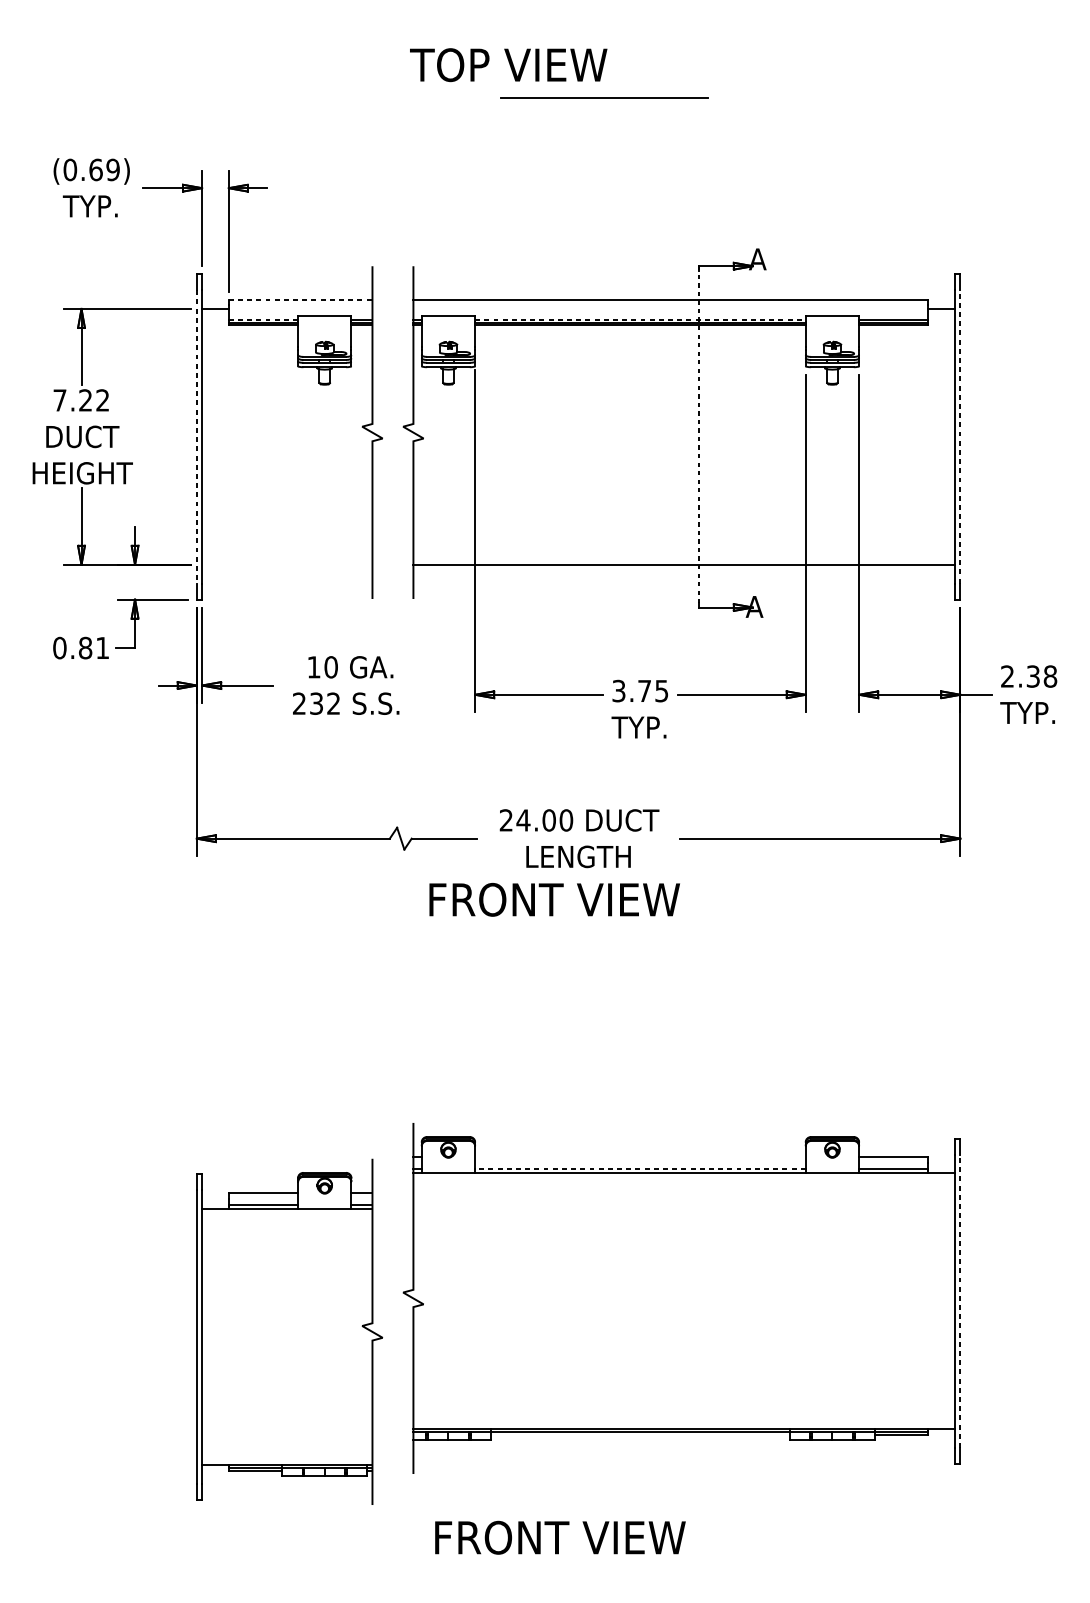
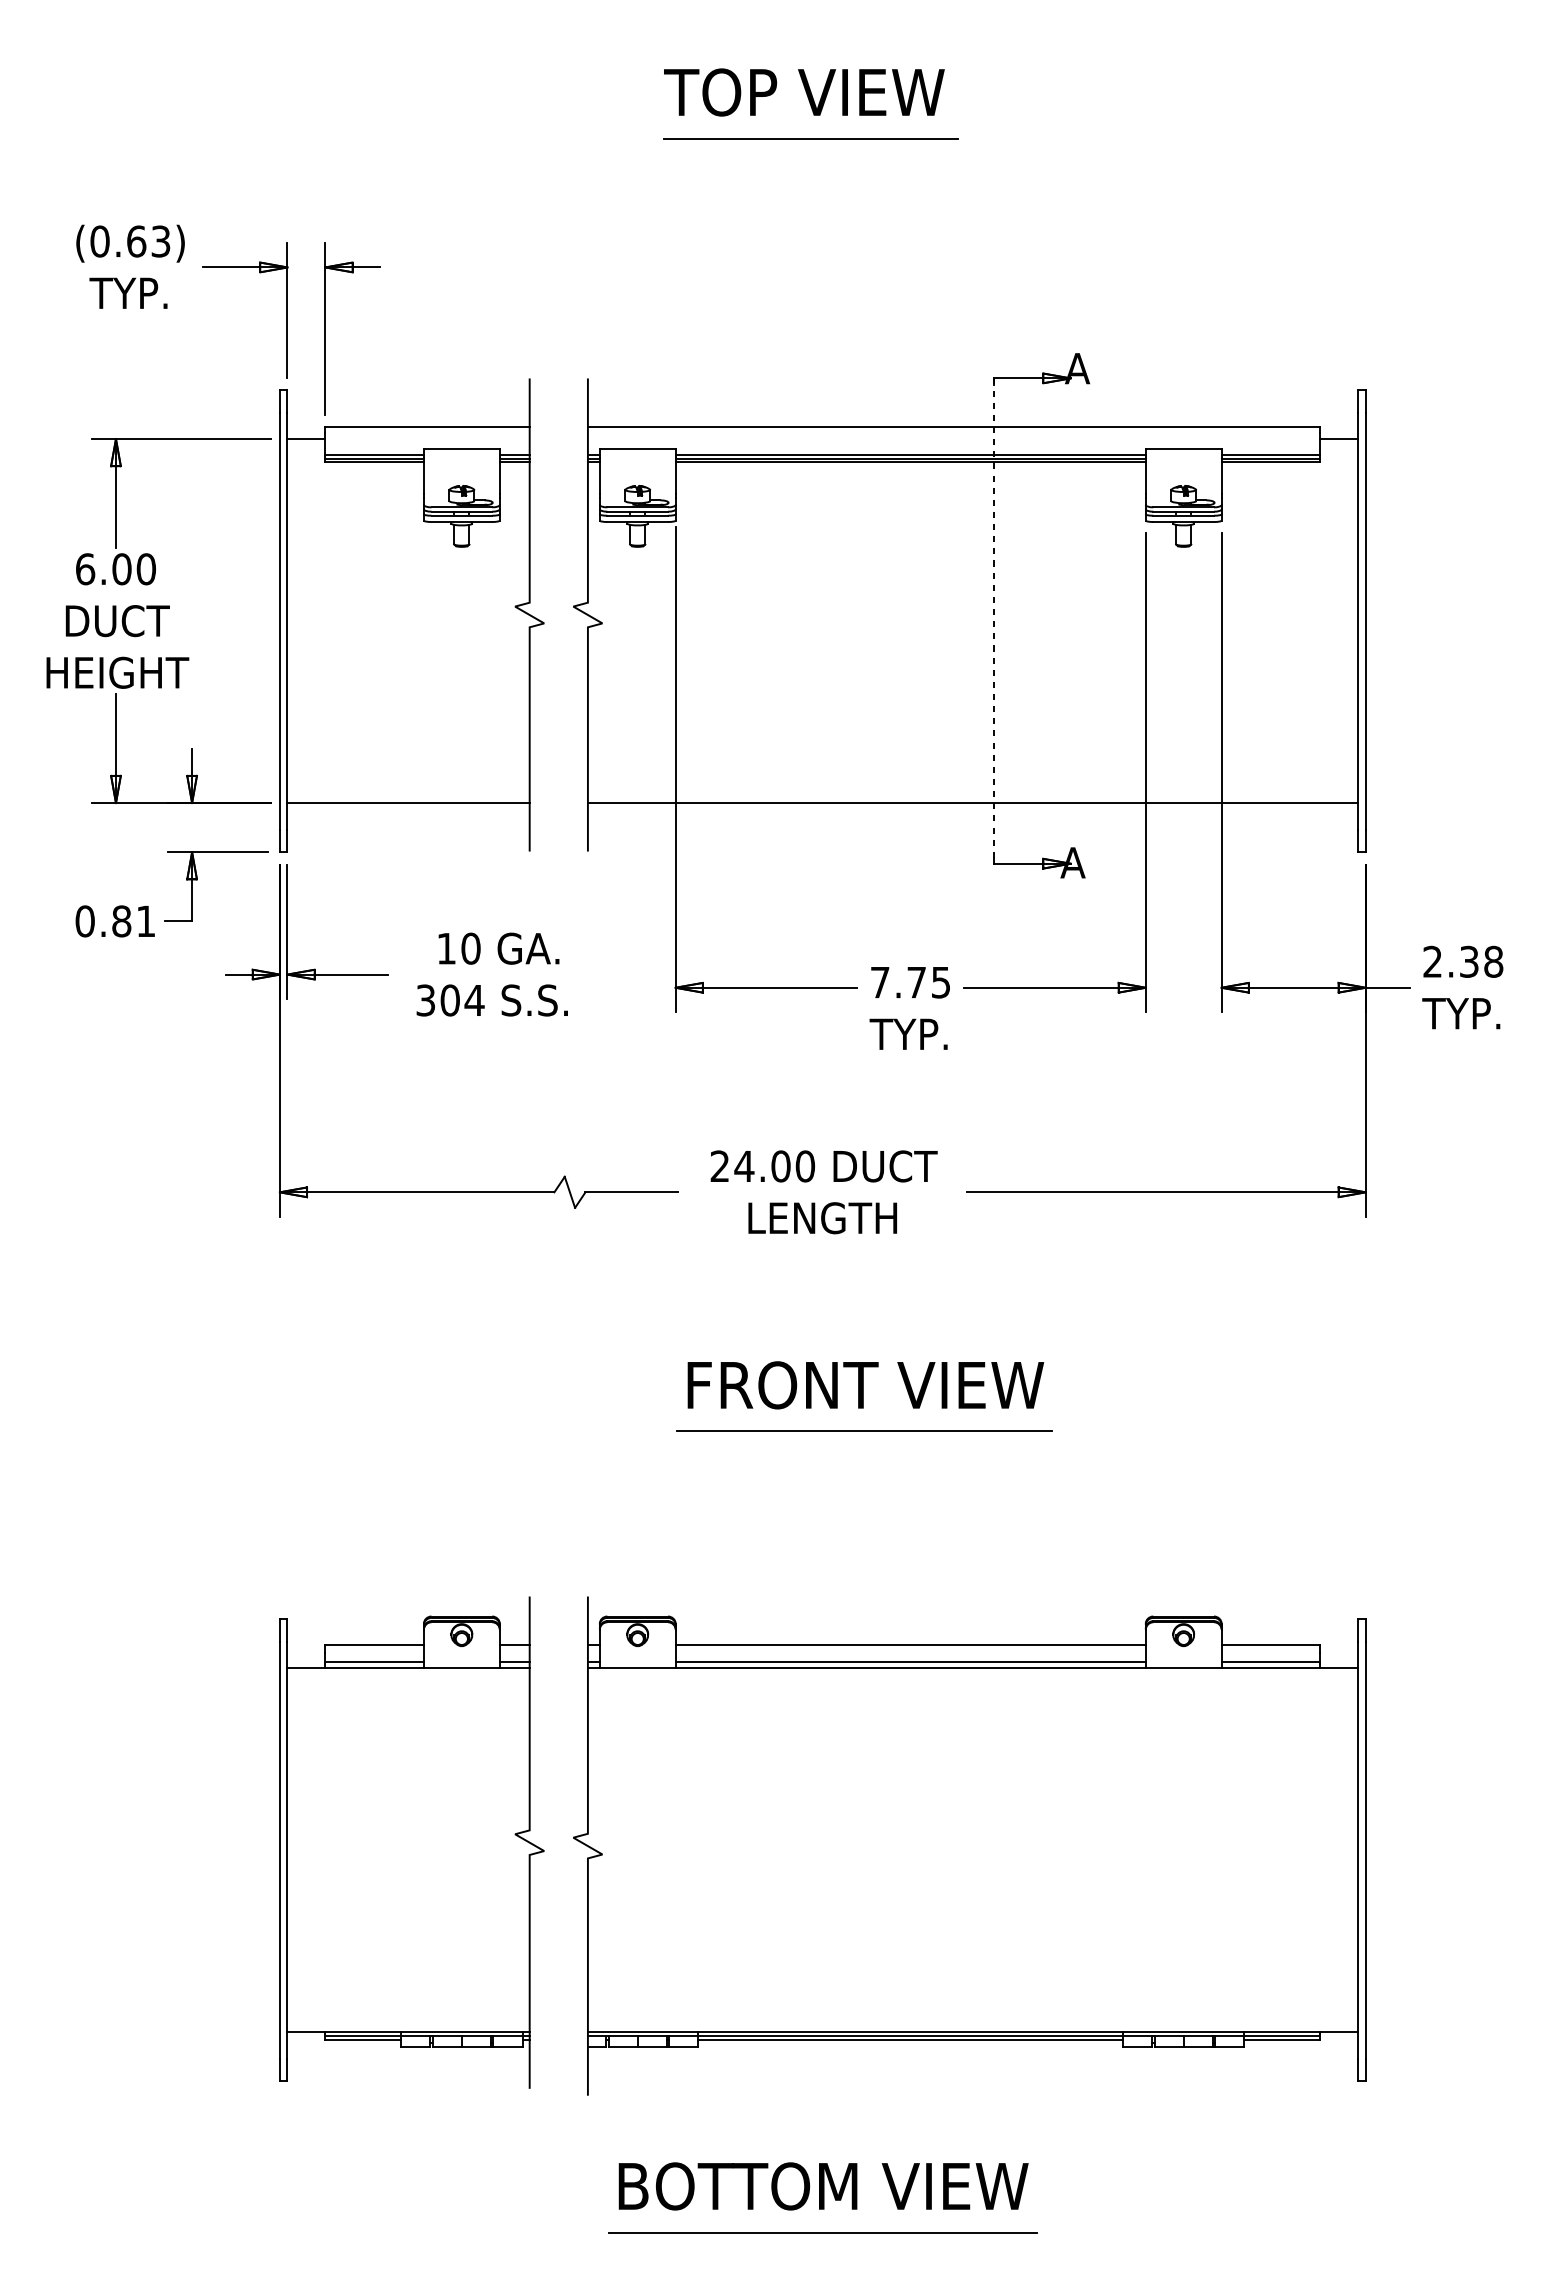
text: (508, 65) -> (804, 92), moved
line: (603, 97) -> (810, 138), moved
text: (112, 169) -> (160, 241), (0.69) -> (0.63)
line: (301, 300) -> (428, 426), dashed -> solid
line: (264, 319) -> (375, 454), dashed -> solid
line: (641, 319) -> (911, 454), dashed -> solid
text: (81, 400) -> (115, 569), 7.22 -> 6.00
line: (196, 437) -> (279, 621), dashed -> solid
line: (960, 437) -> (1365, 621), dashed -> solid
line: (287, 565) -> (408, 803), added
text: (619, 691) -> (880, 982), 3.75 -> 7.75
text: (316, 703) -> (450, 1000), 232 -> 304
text: (554, 899) -> (865, 1385), moved
line: (607, 1006) -> (864, 1431), added
line: (640, 1157) -> (910, 1645), added
line: (640, 1168) -> (910, 1661), dashed -> solid
line: (960, 1301) -> (1365, 1850), dashed -> solid
part: (289, 1331) -> (411, 1842), moved
line: (640, 1435) -> (910, 2040), added
text: (581, 1537) -> (826, 2186), FRONT VIEW -> BOTTOM VIEW
line: (578, 1570) -> (822, 2232), added

